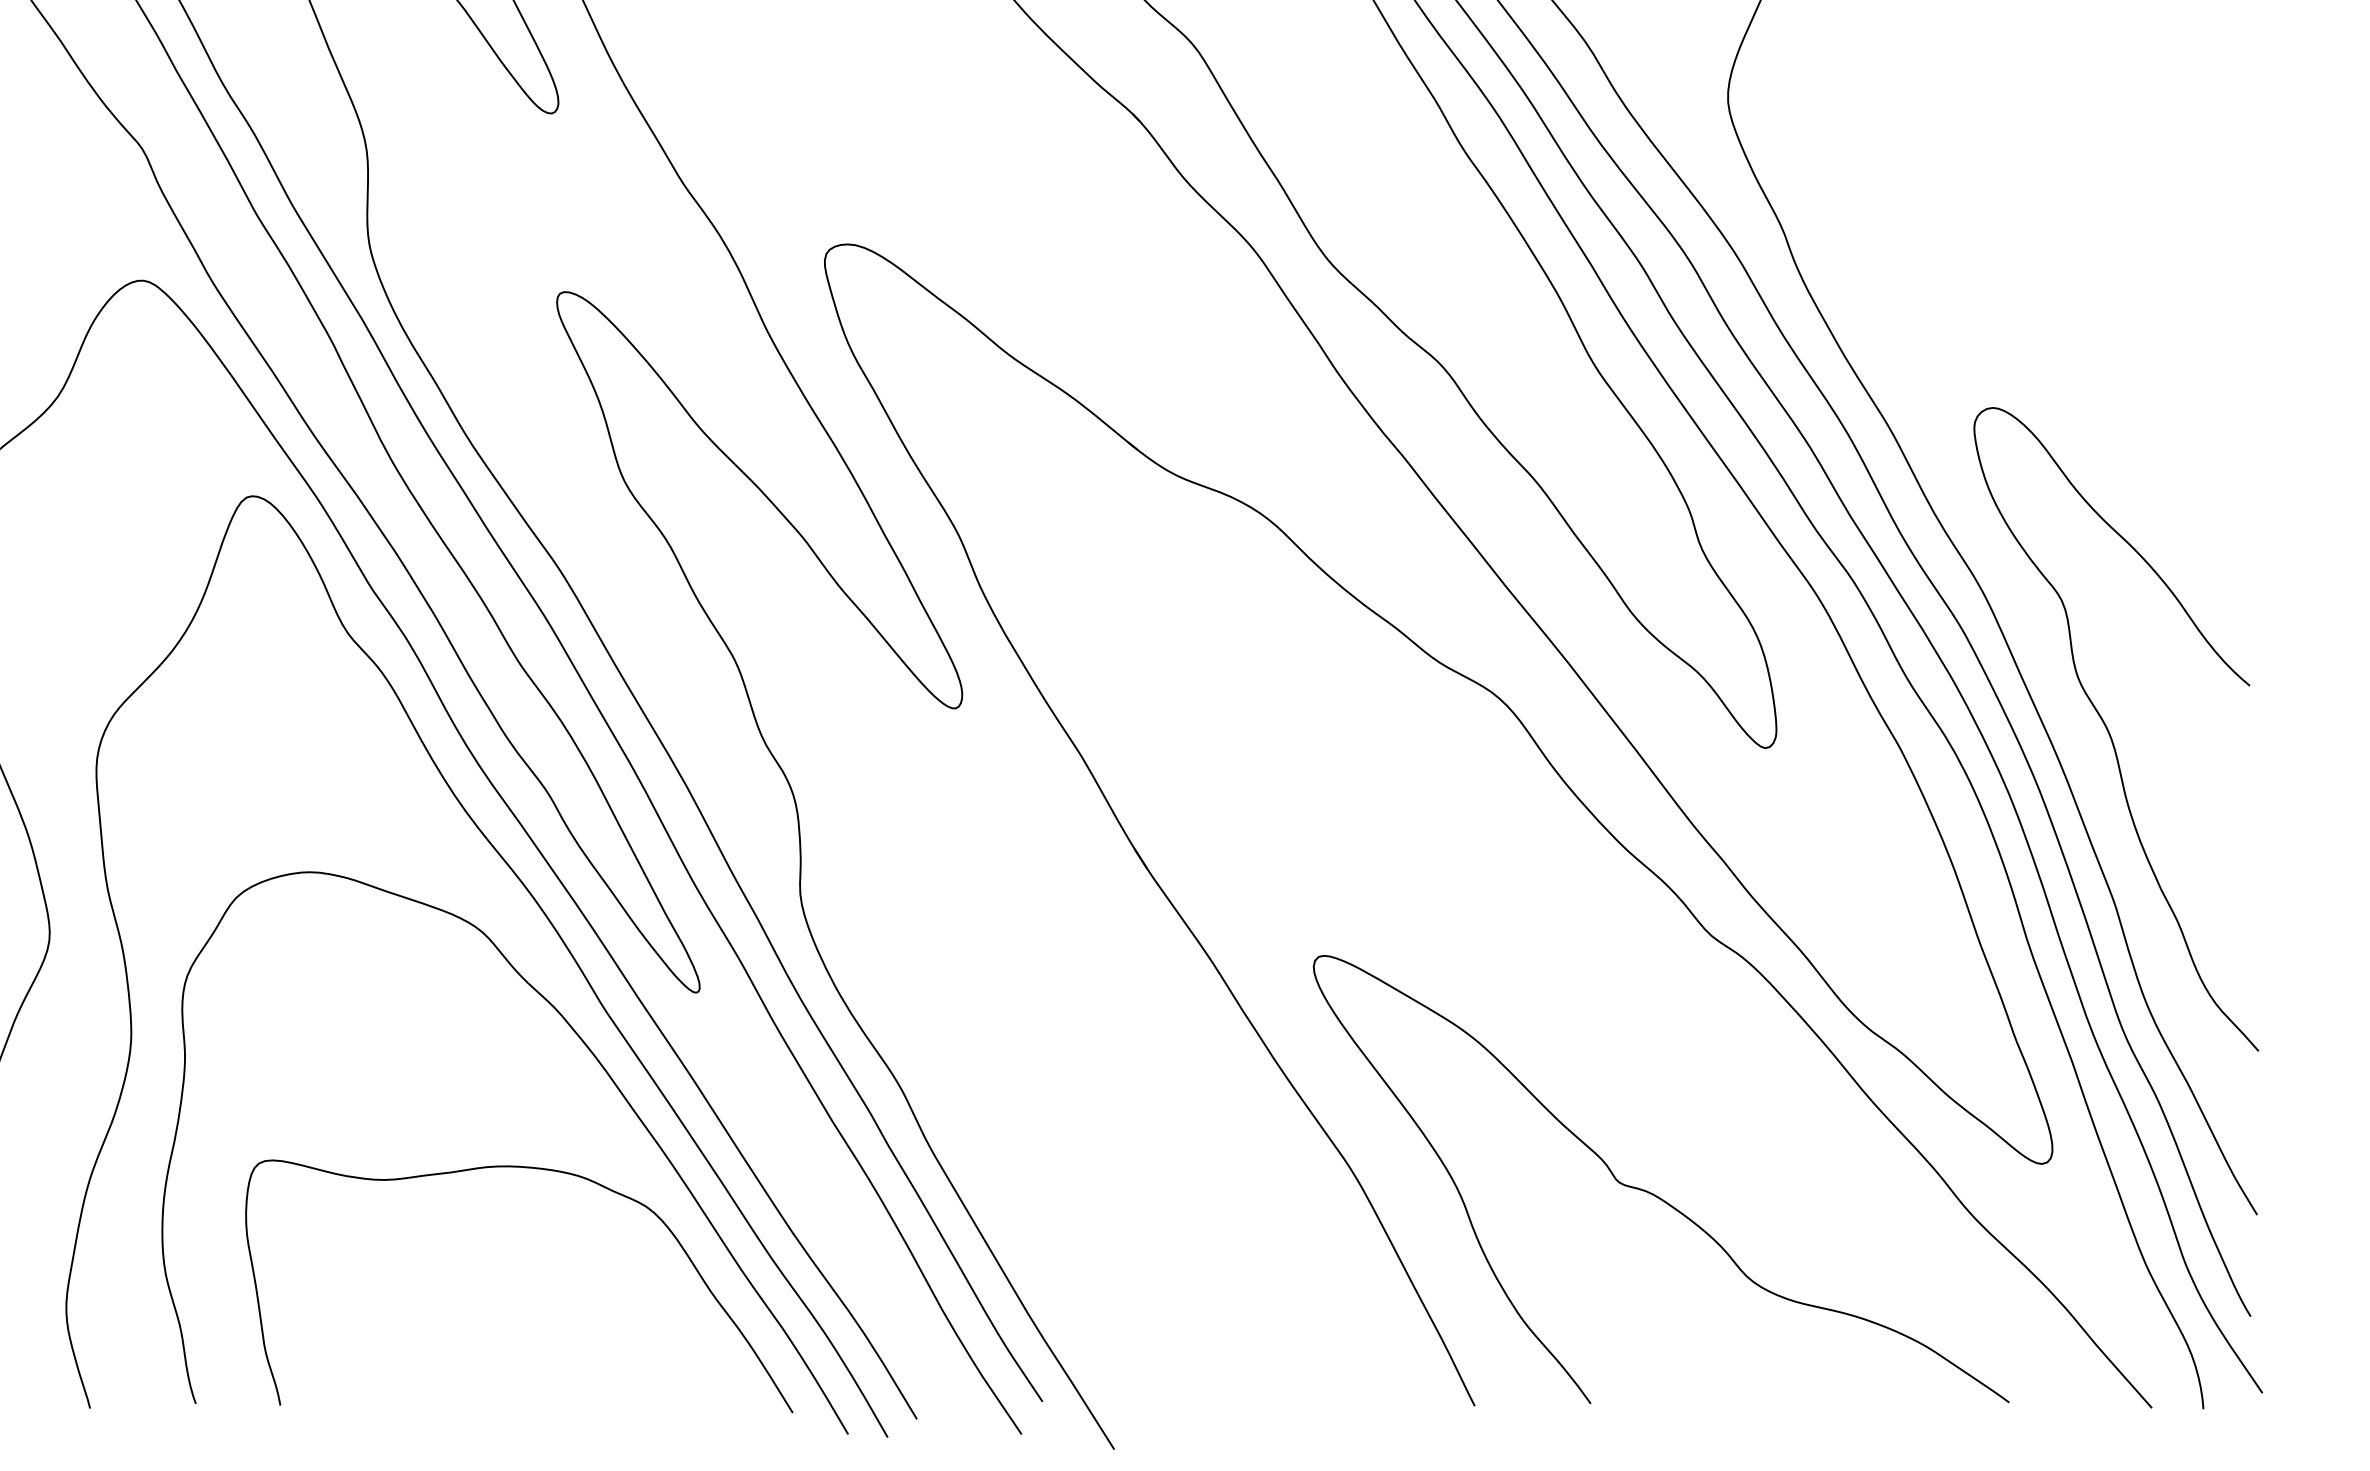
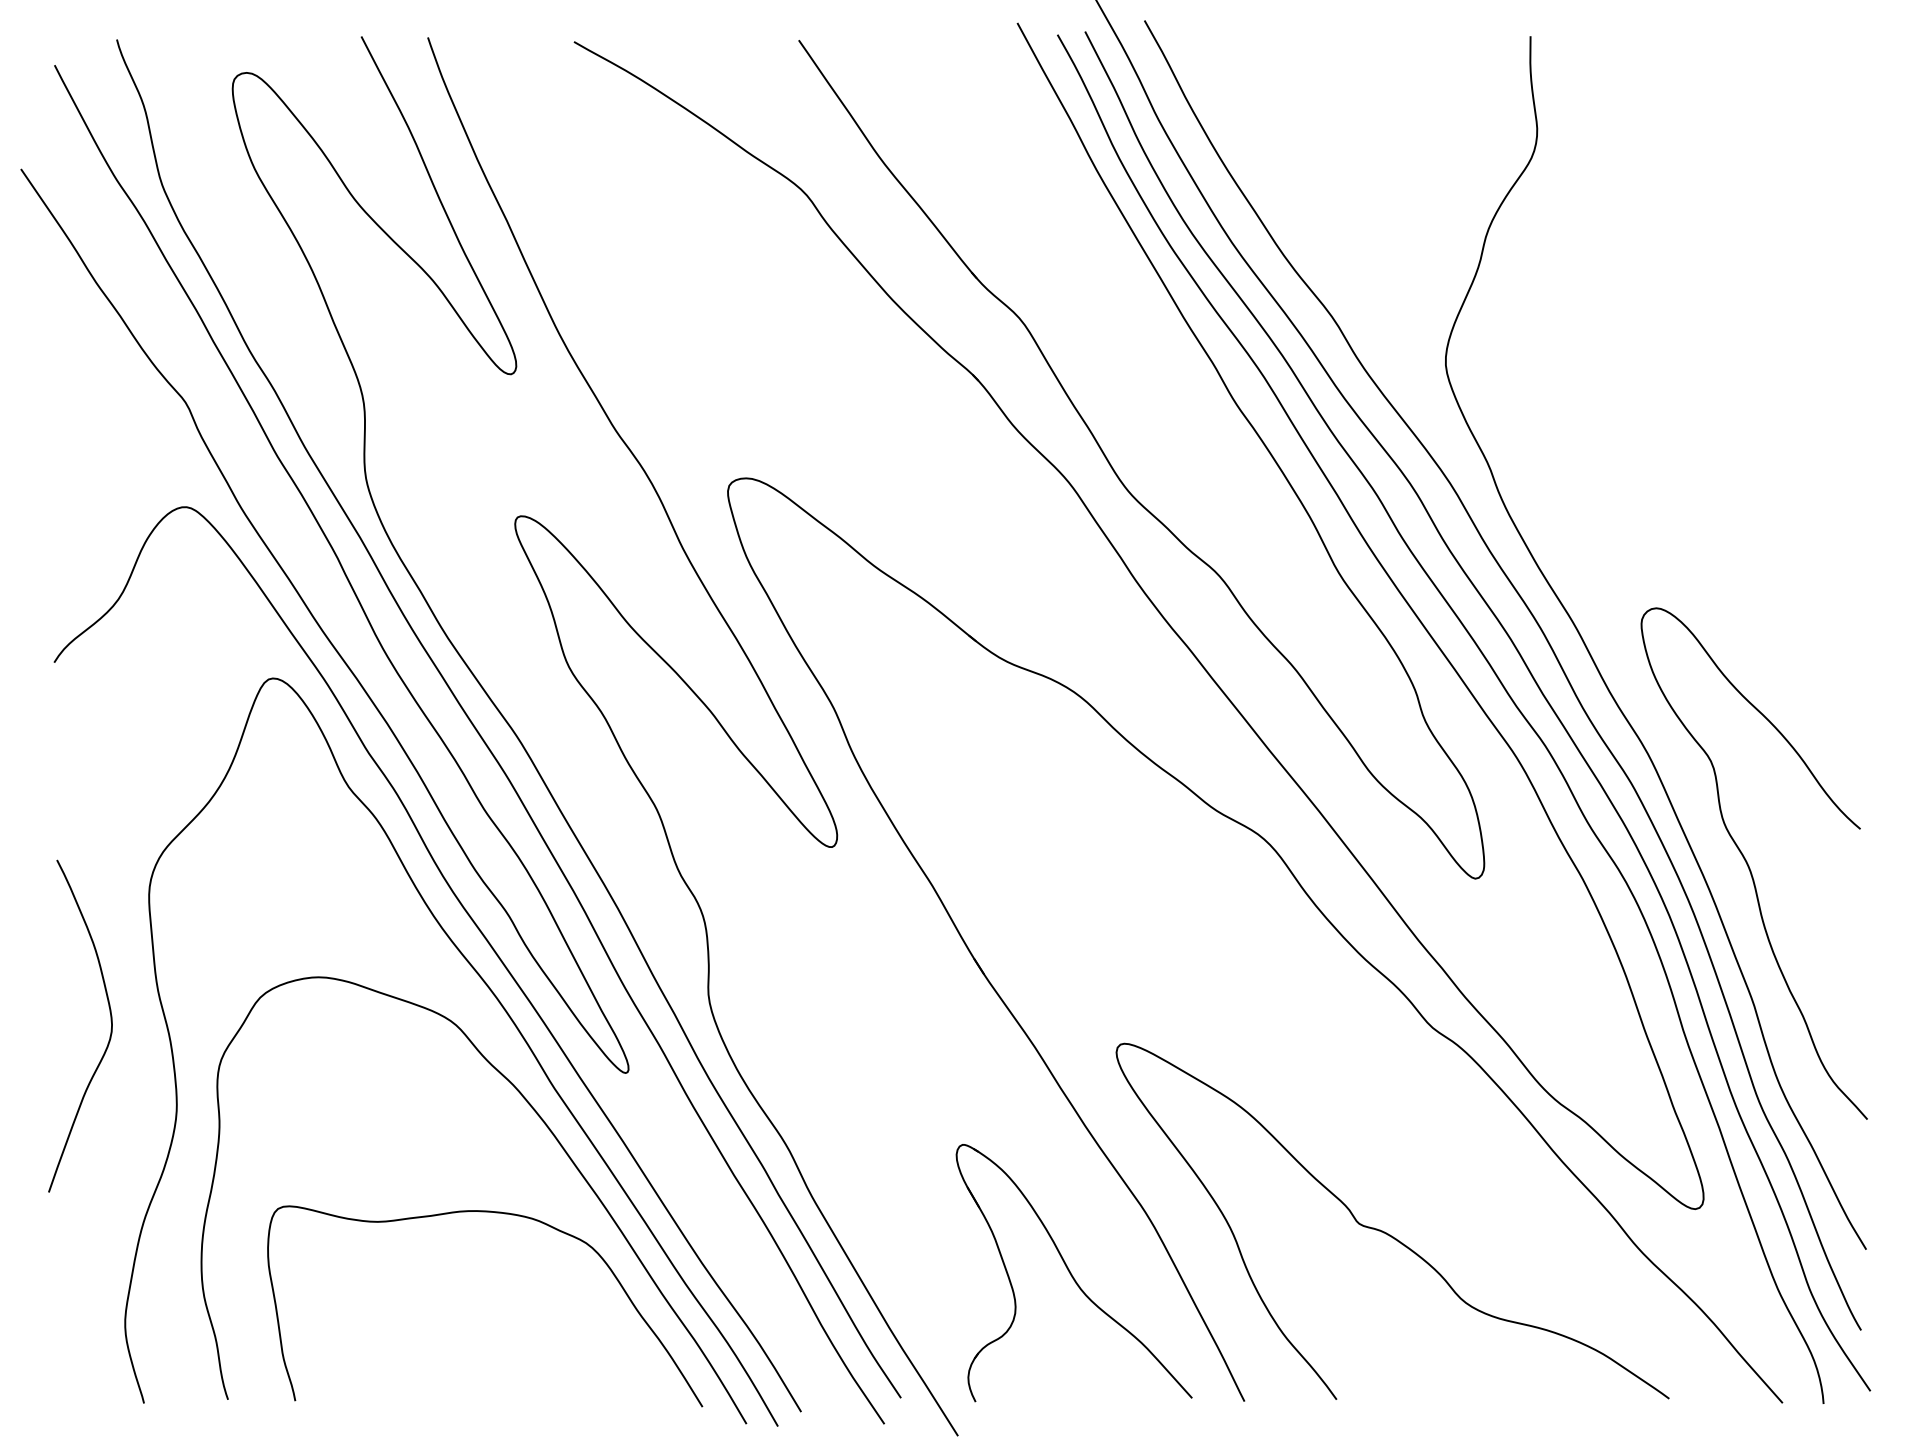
part: (1259, 1244) -> (1073, 1273), added

